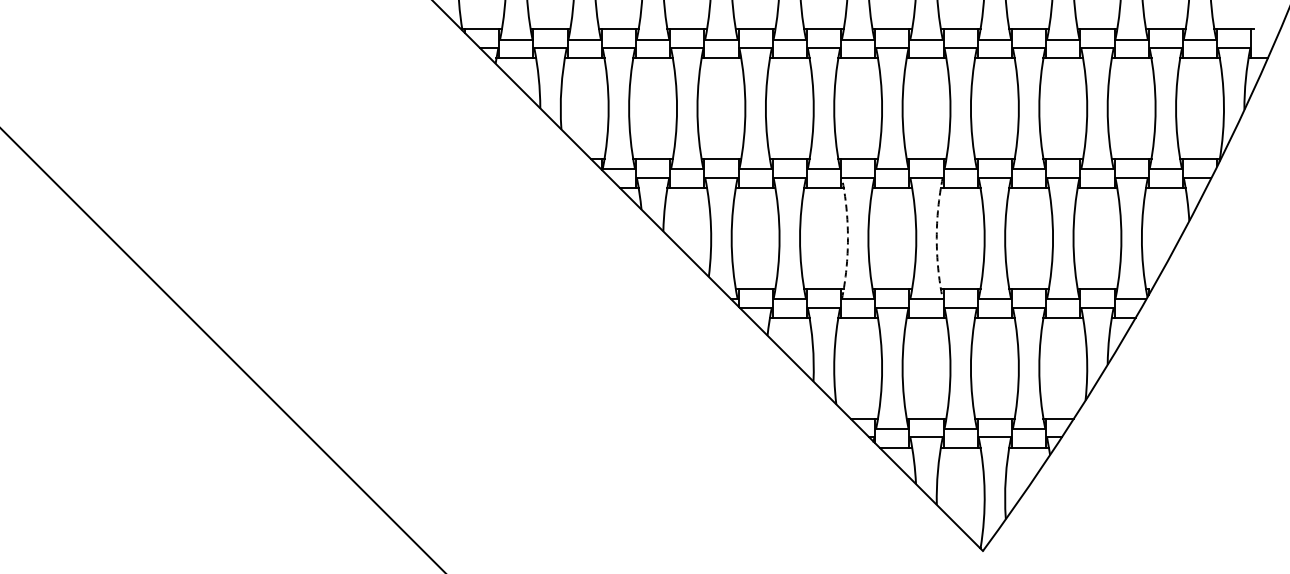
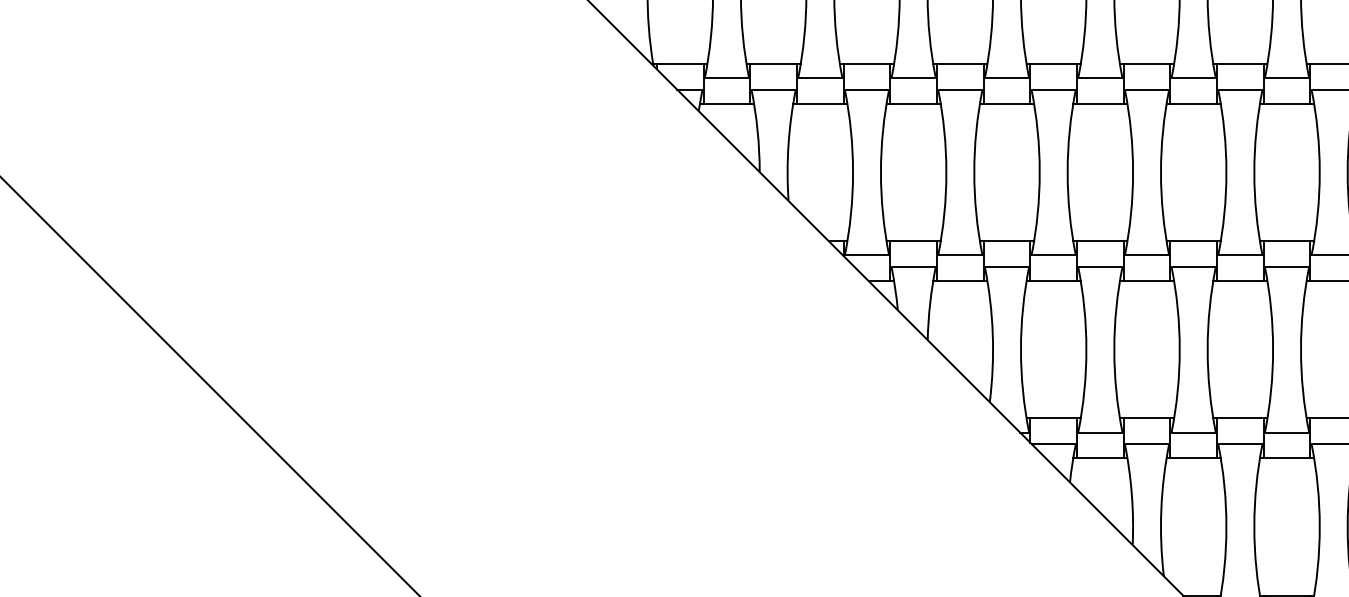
arc: (847, 238) -> (1179, 349), dashed -> solid
arc: (936, 238) -> (1300, 349), dashed -> solid

